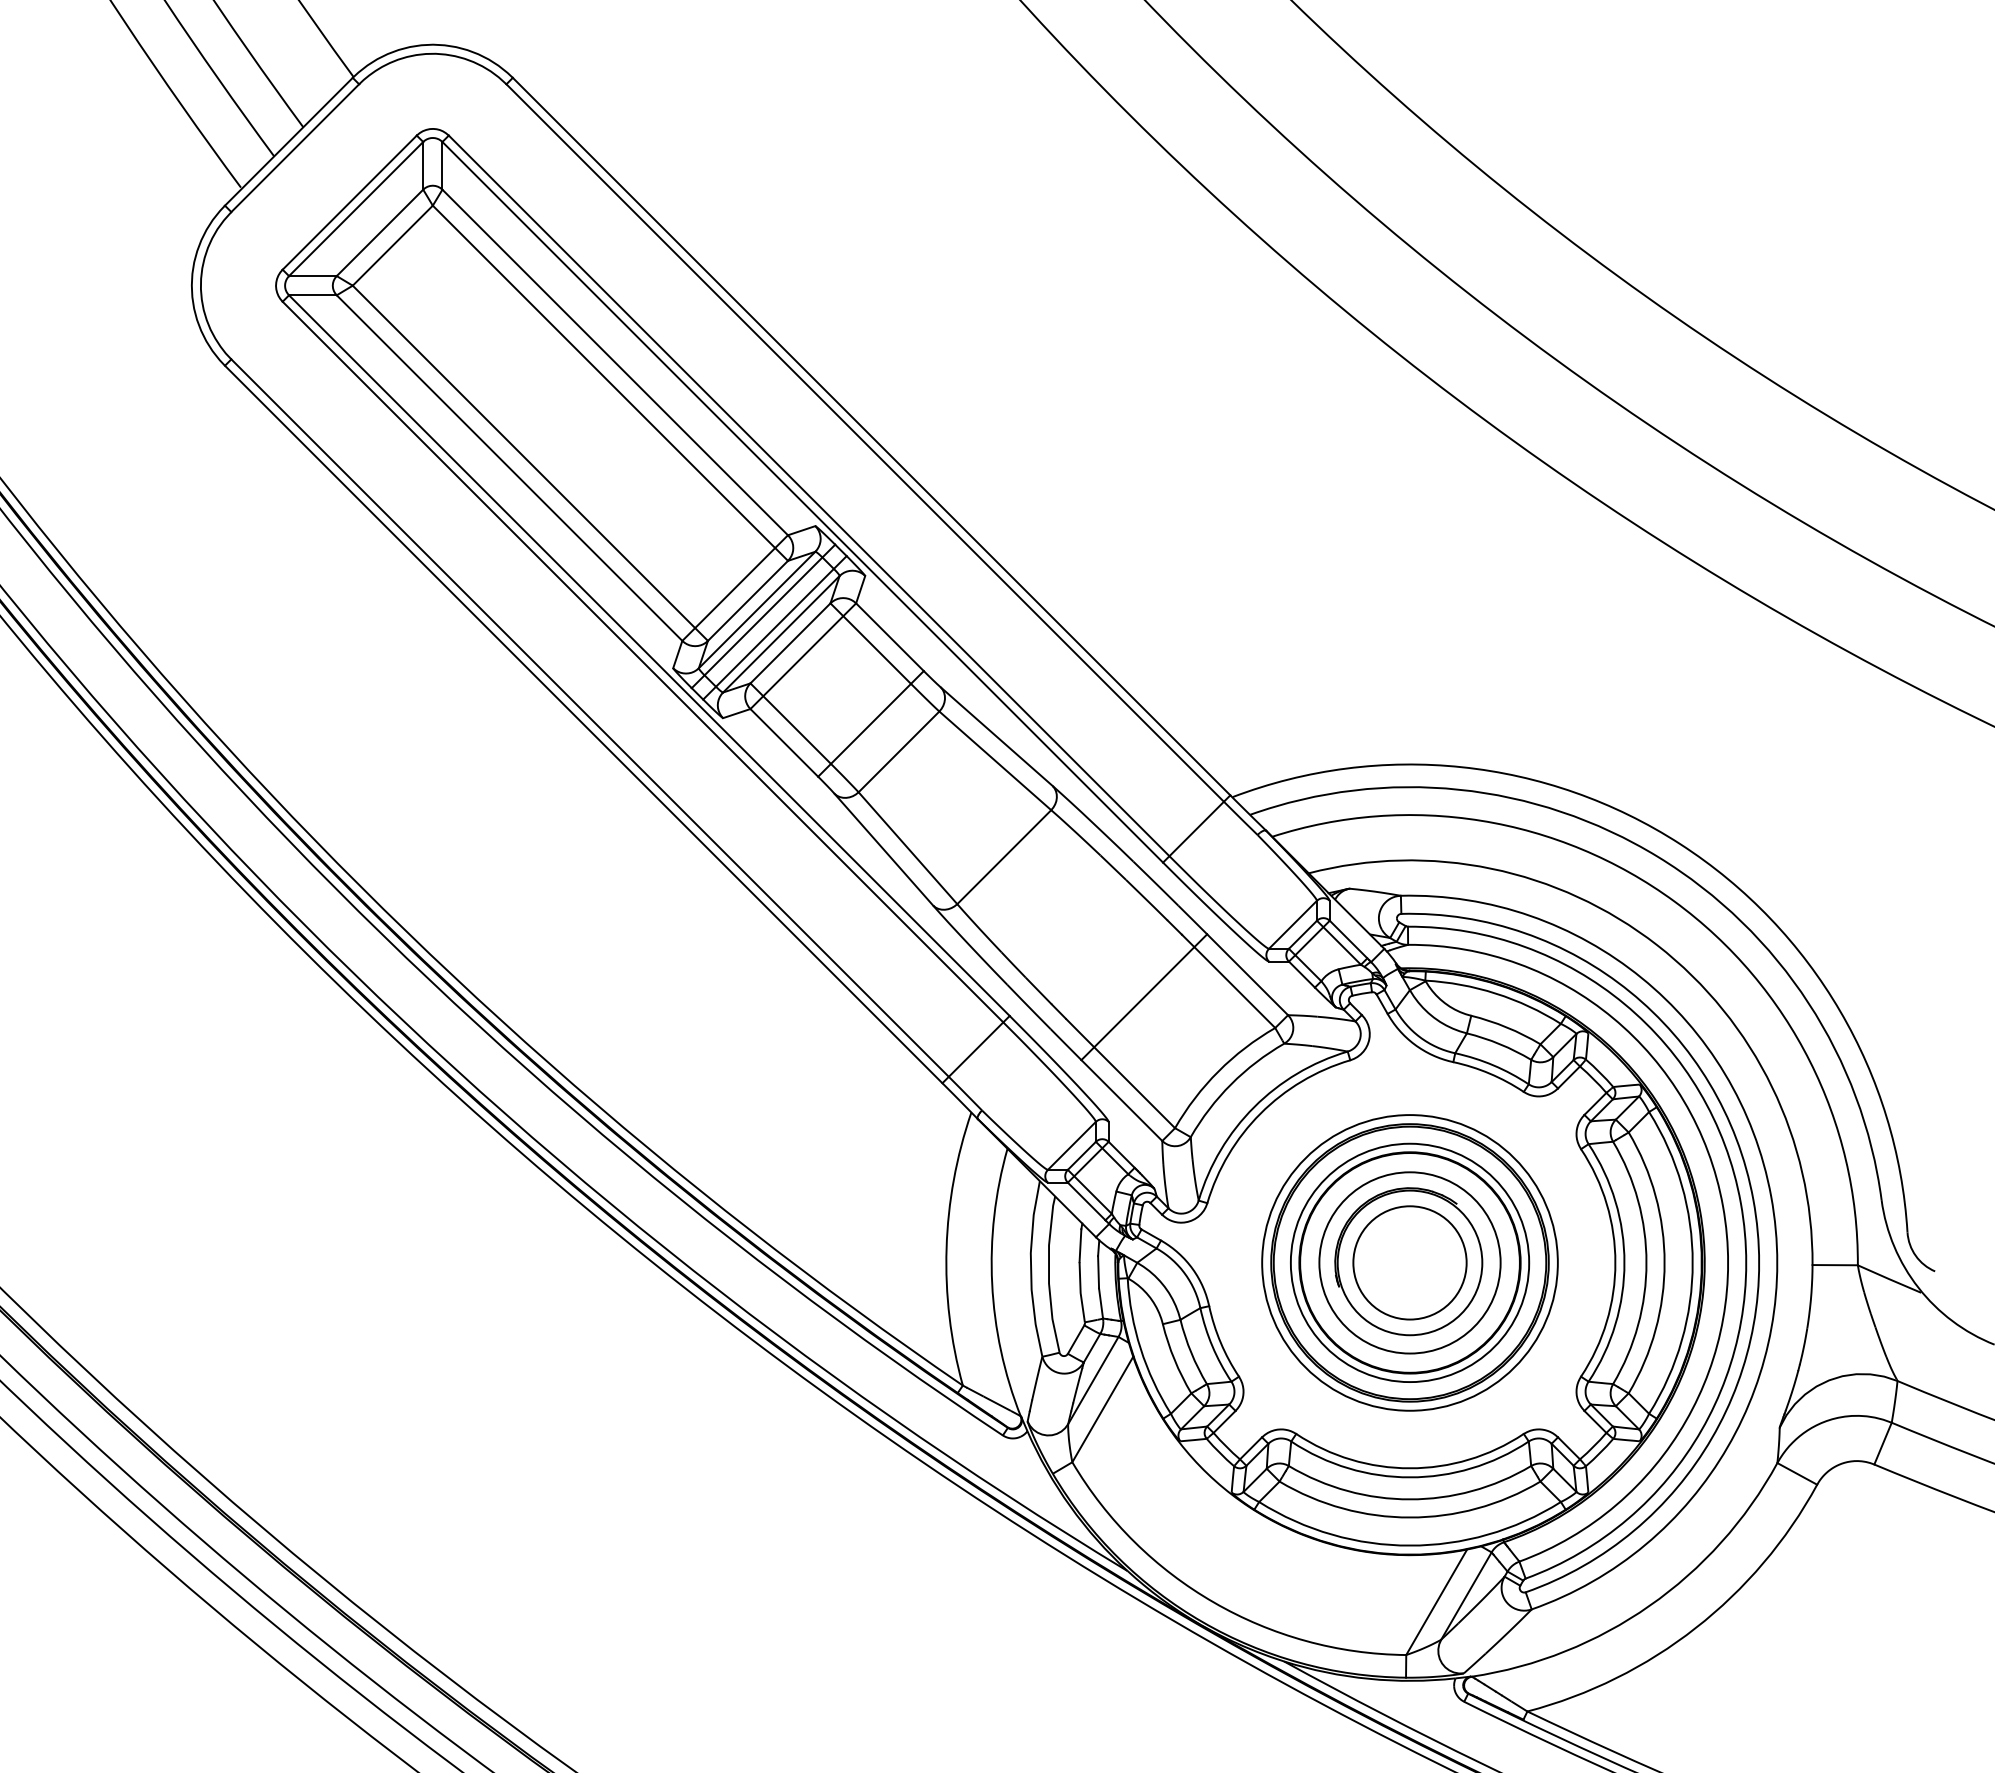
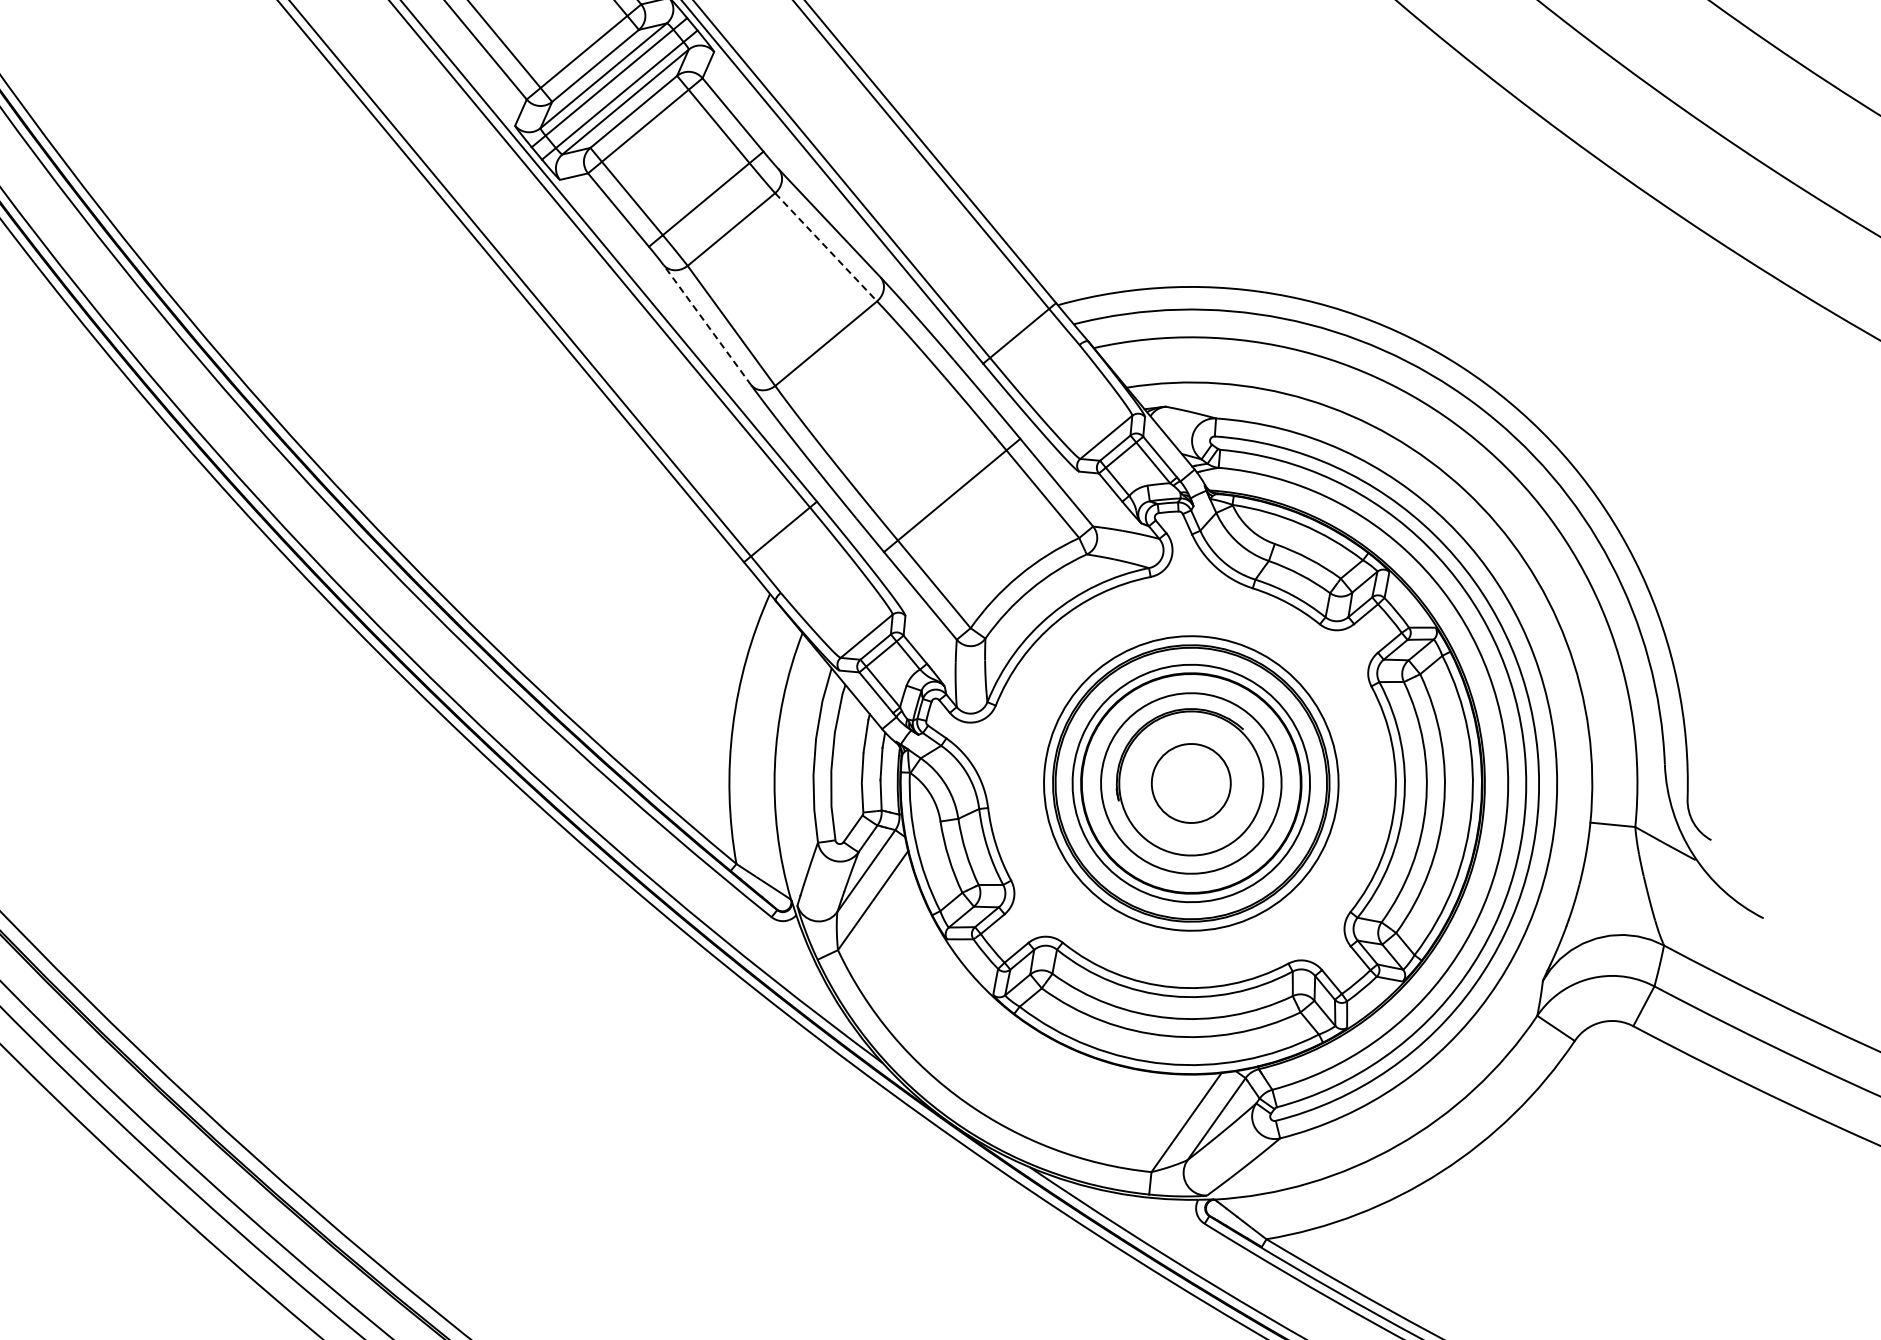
line: (995, 760) -> (826, 246), solid -> dashed
line: (883, 849) -> (707, 324), solid -> dashed
circle: (1409, 1262) -> (1190, 783), size x0.7

